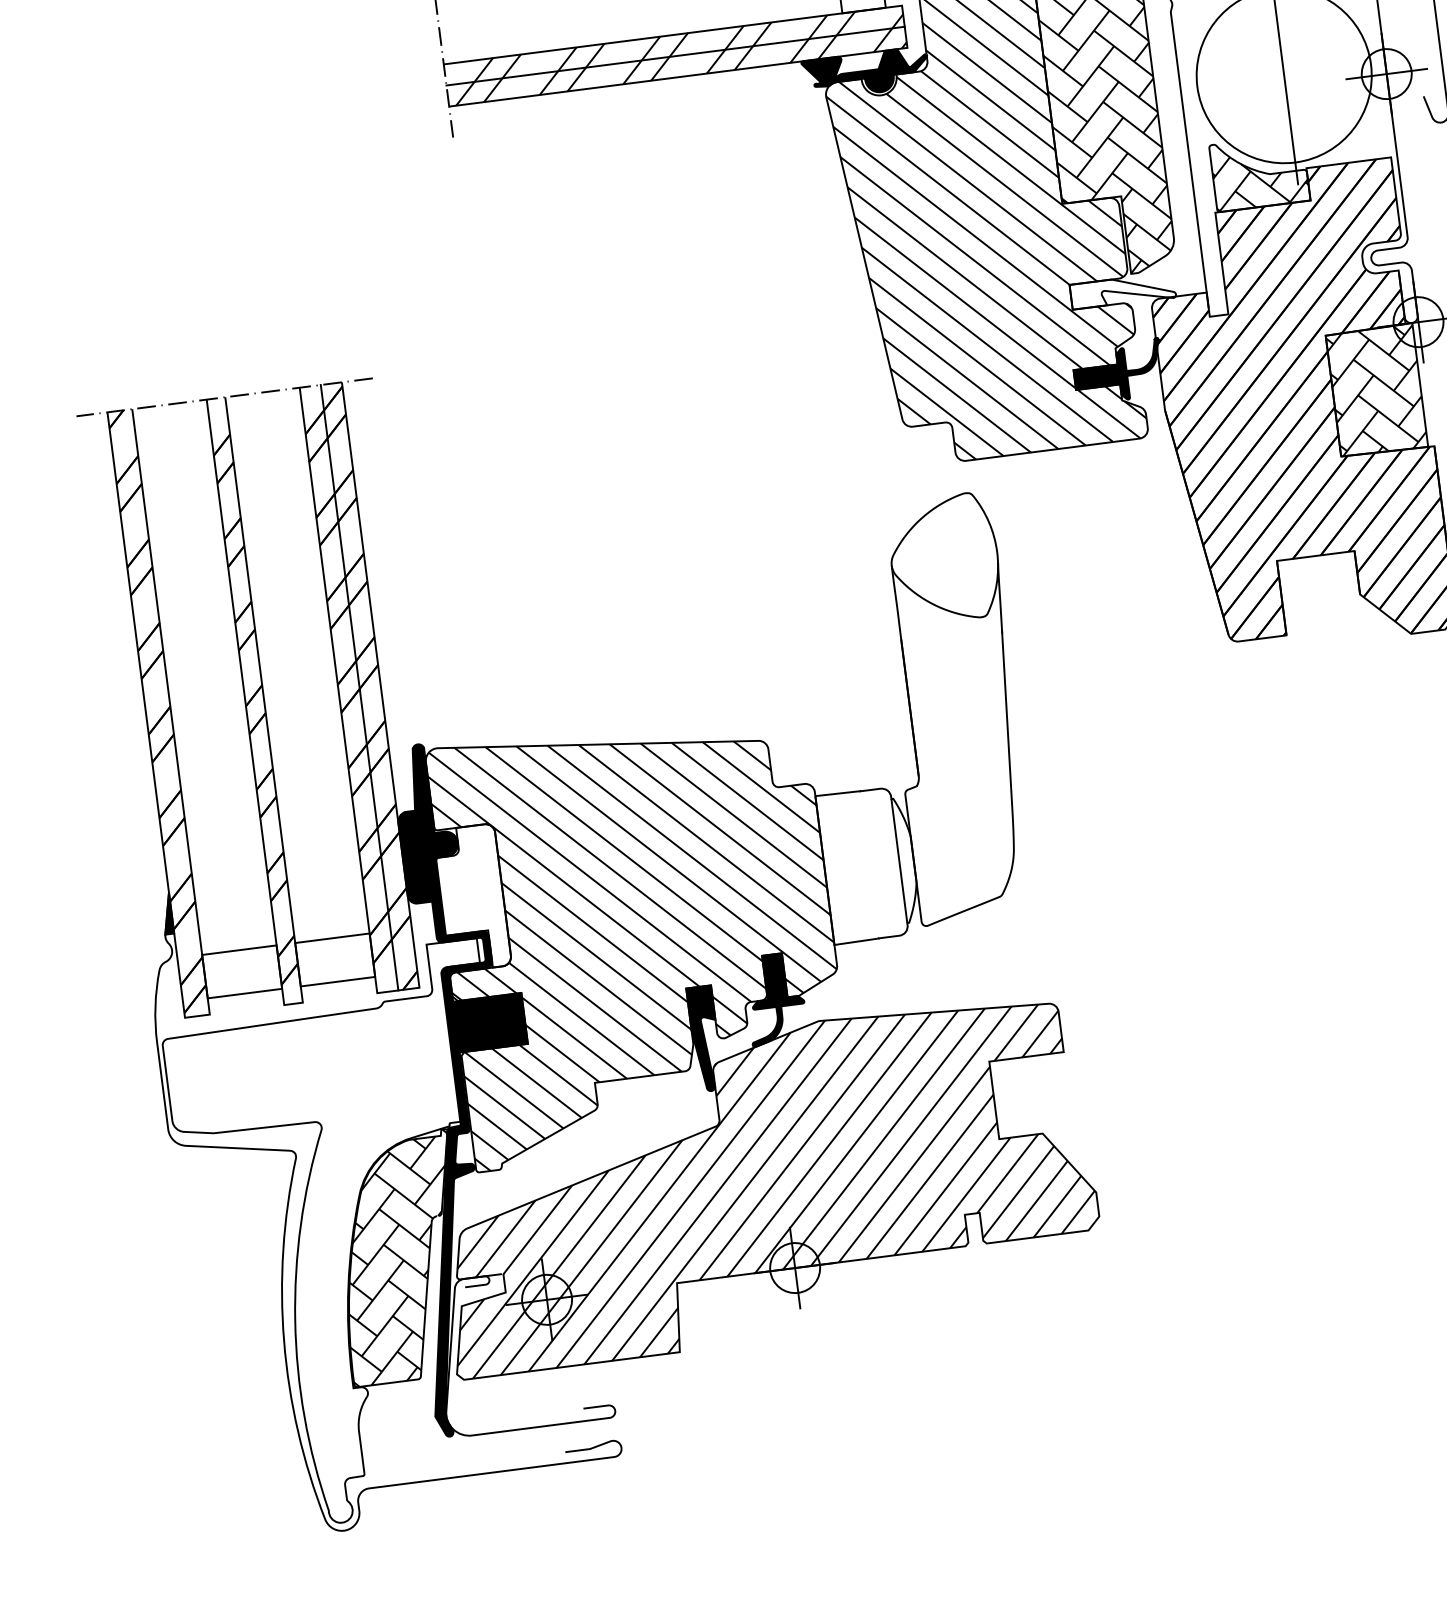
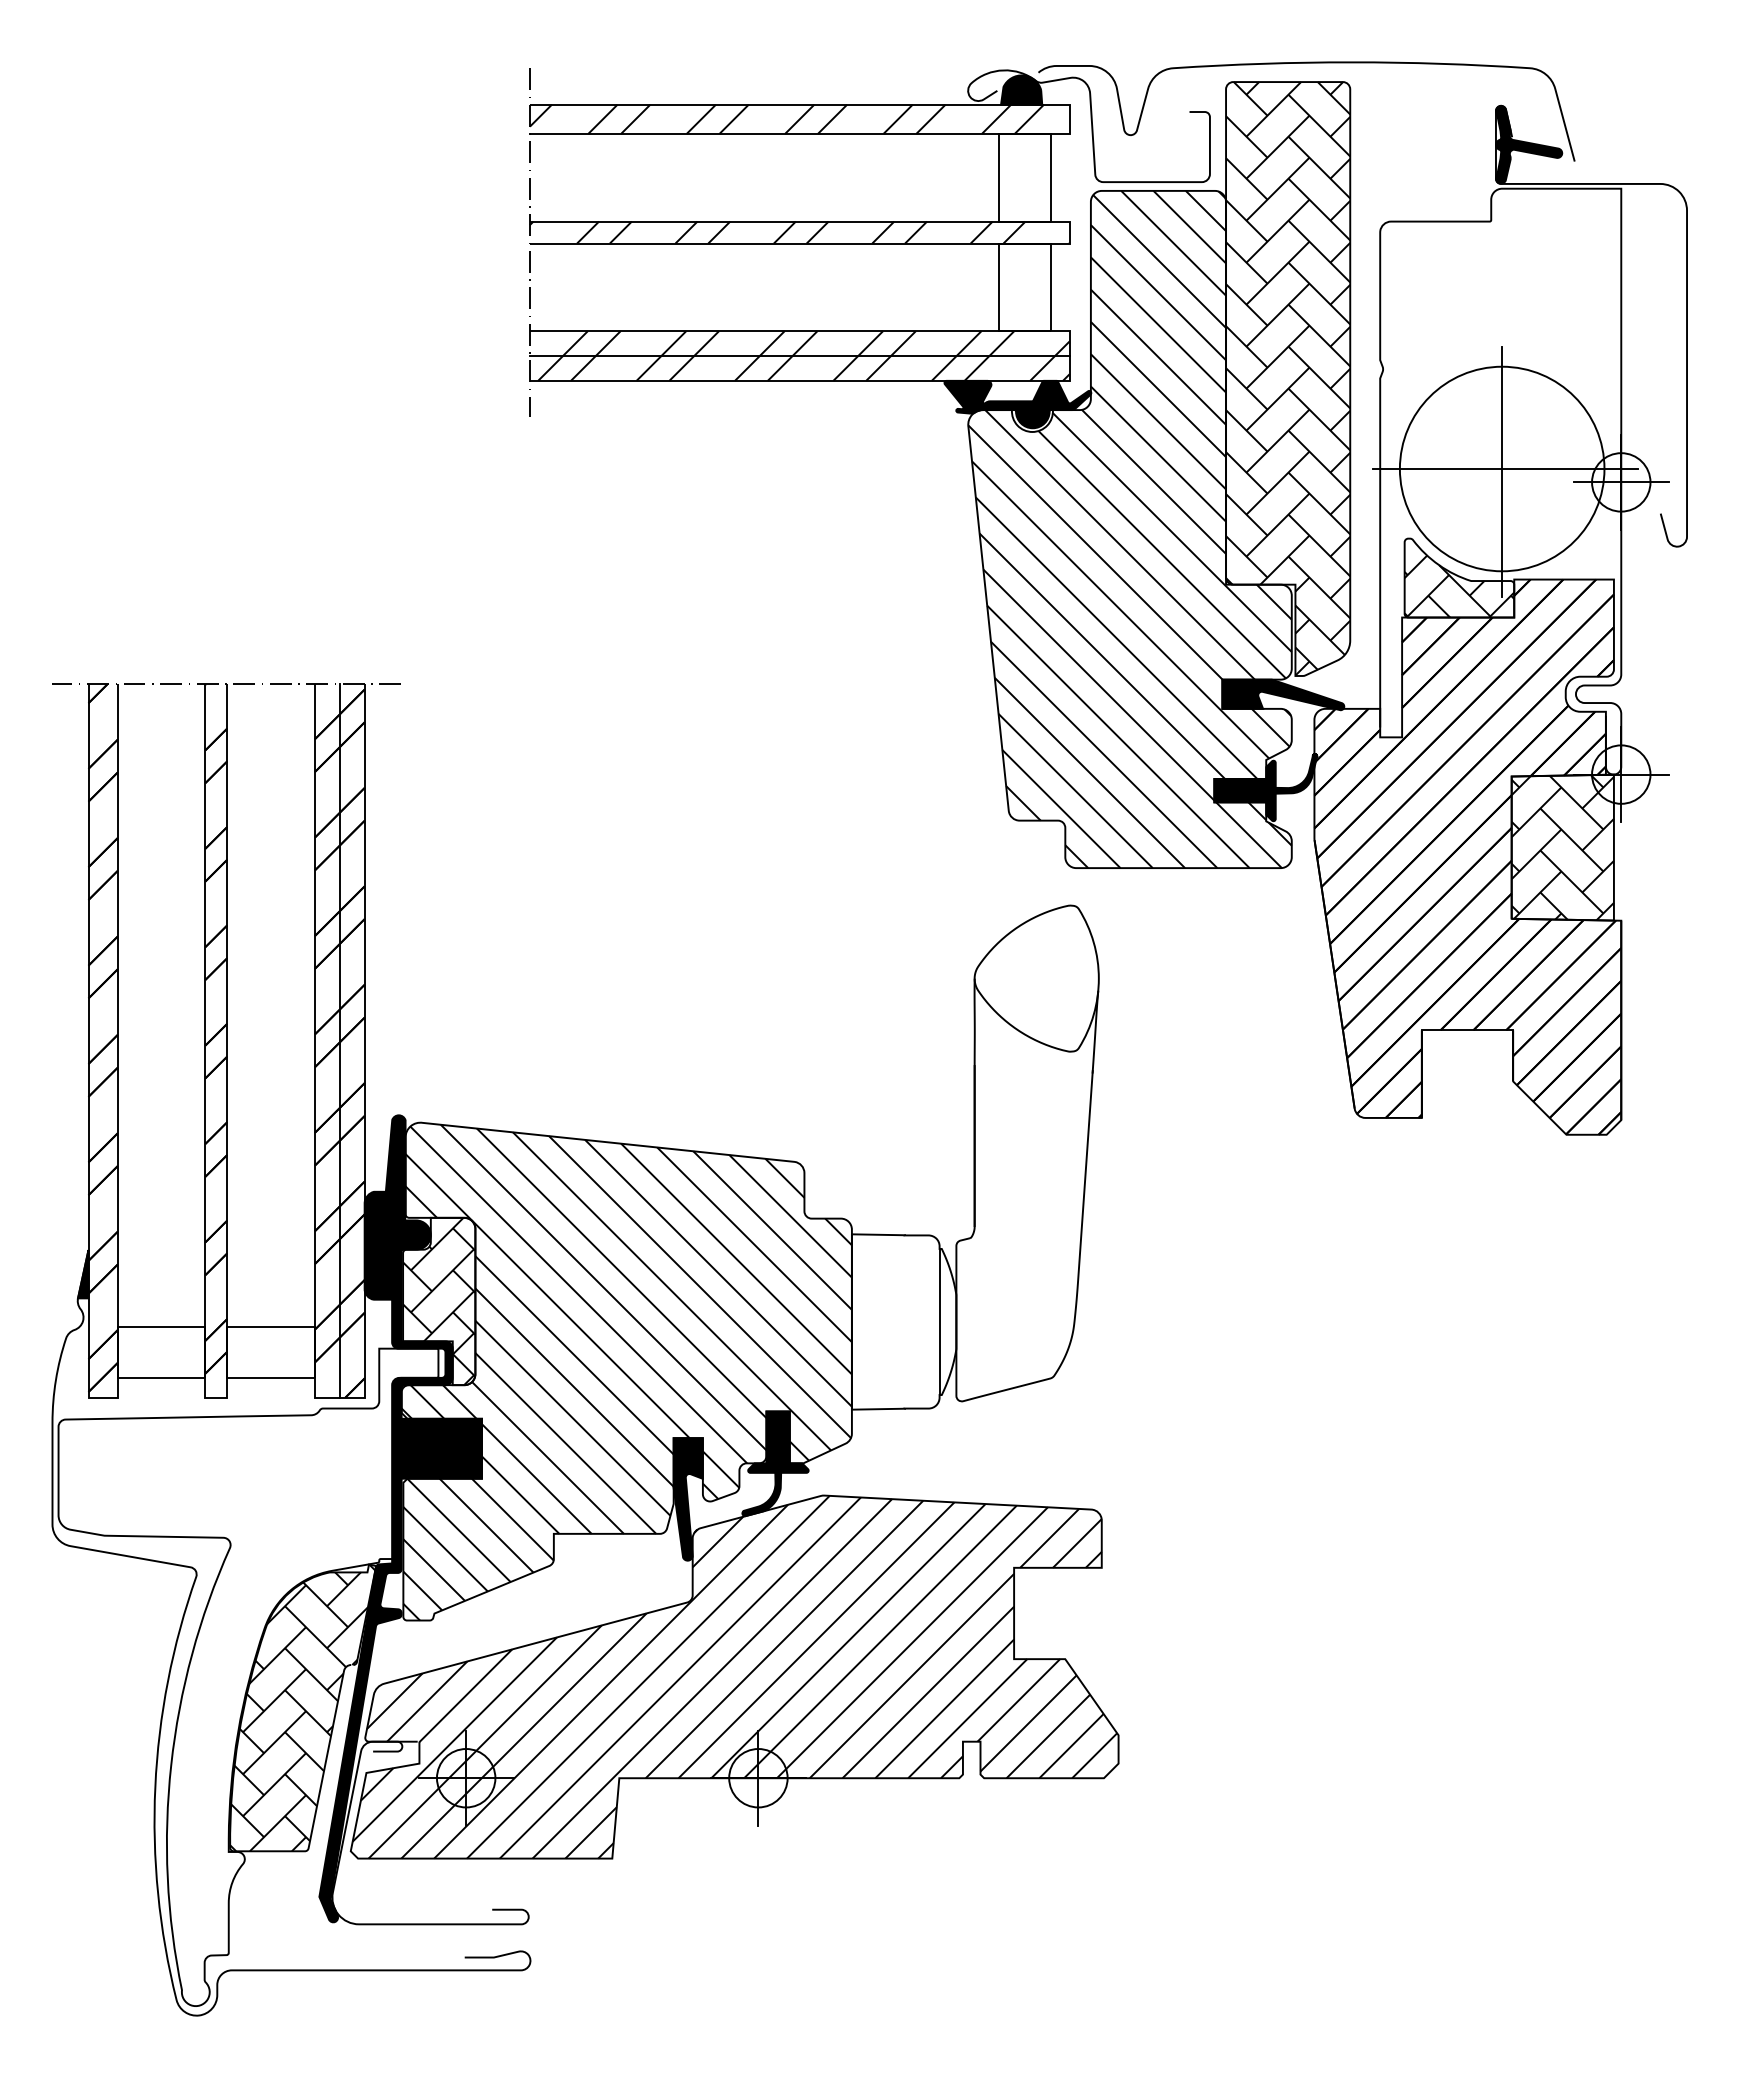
line: (1286, 75) -> (1504, 469), added
fill: (1123, 290) -> (1283, 694), added
hatch: (472, 898) -> (439, 1301), added

